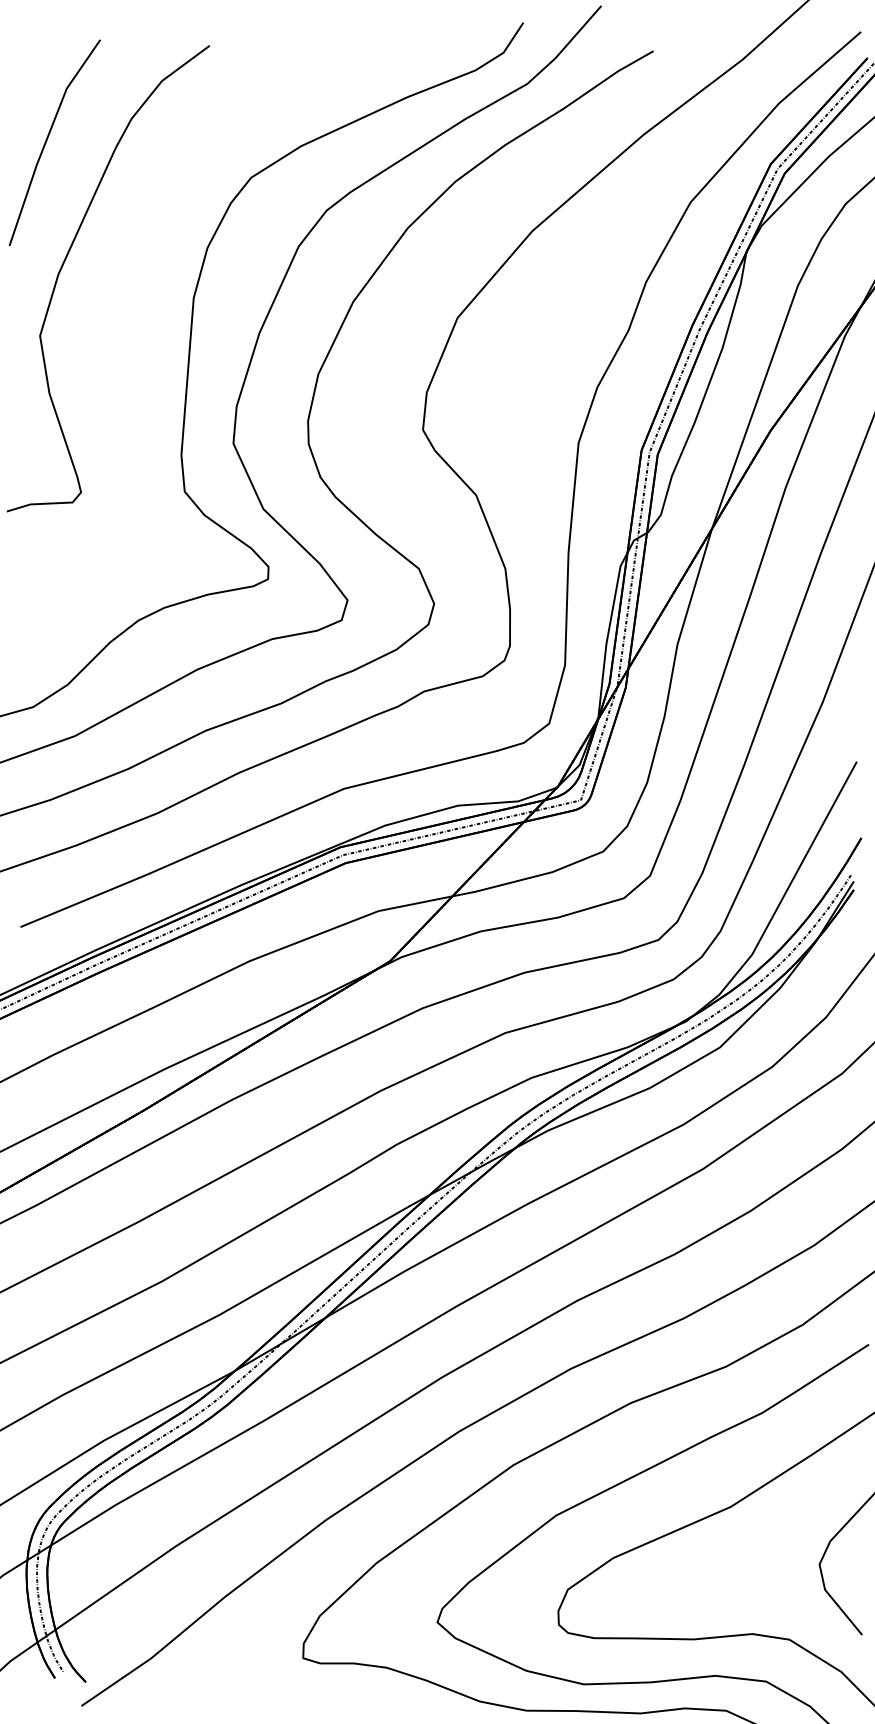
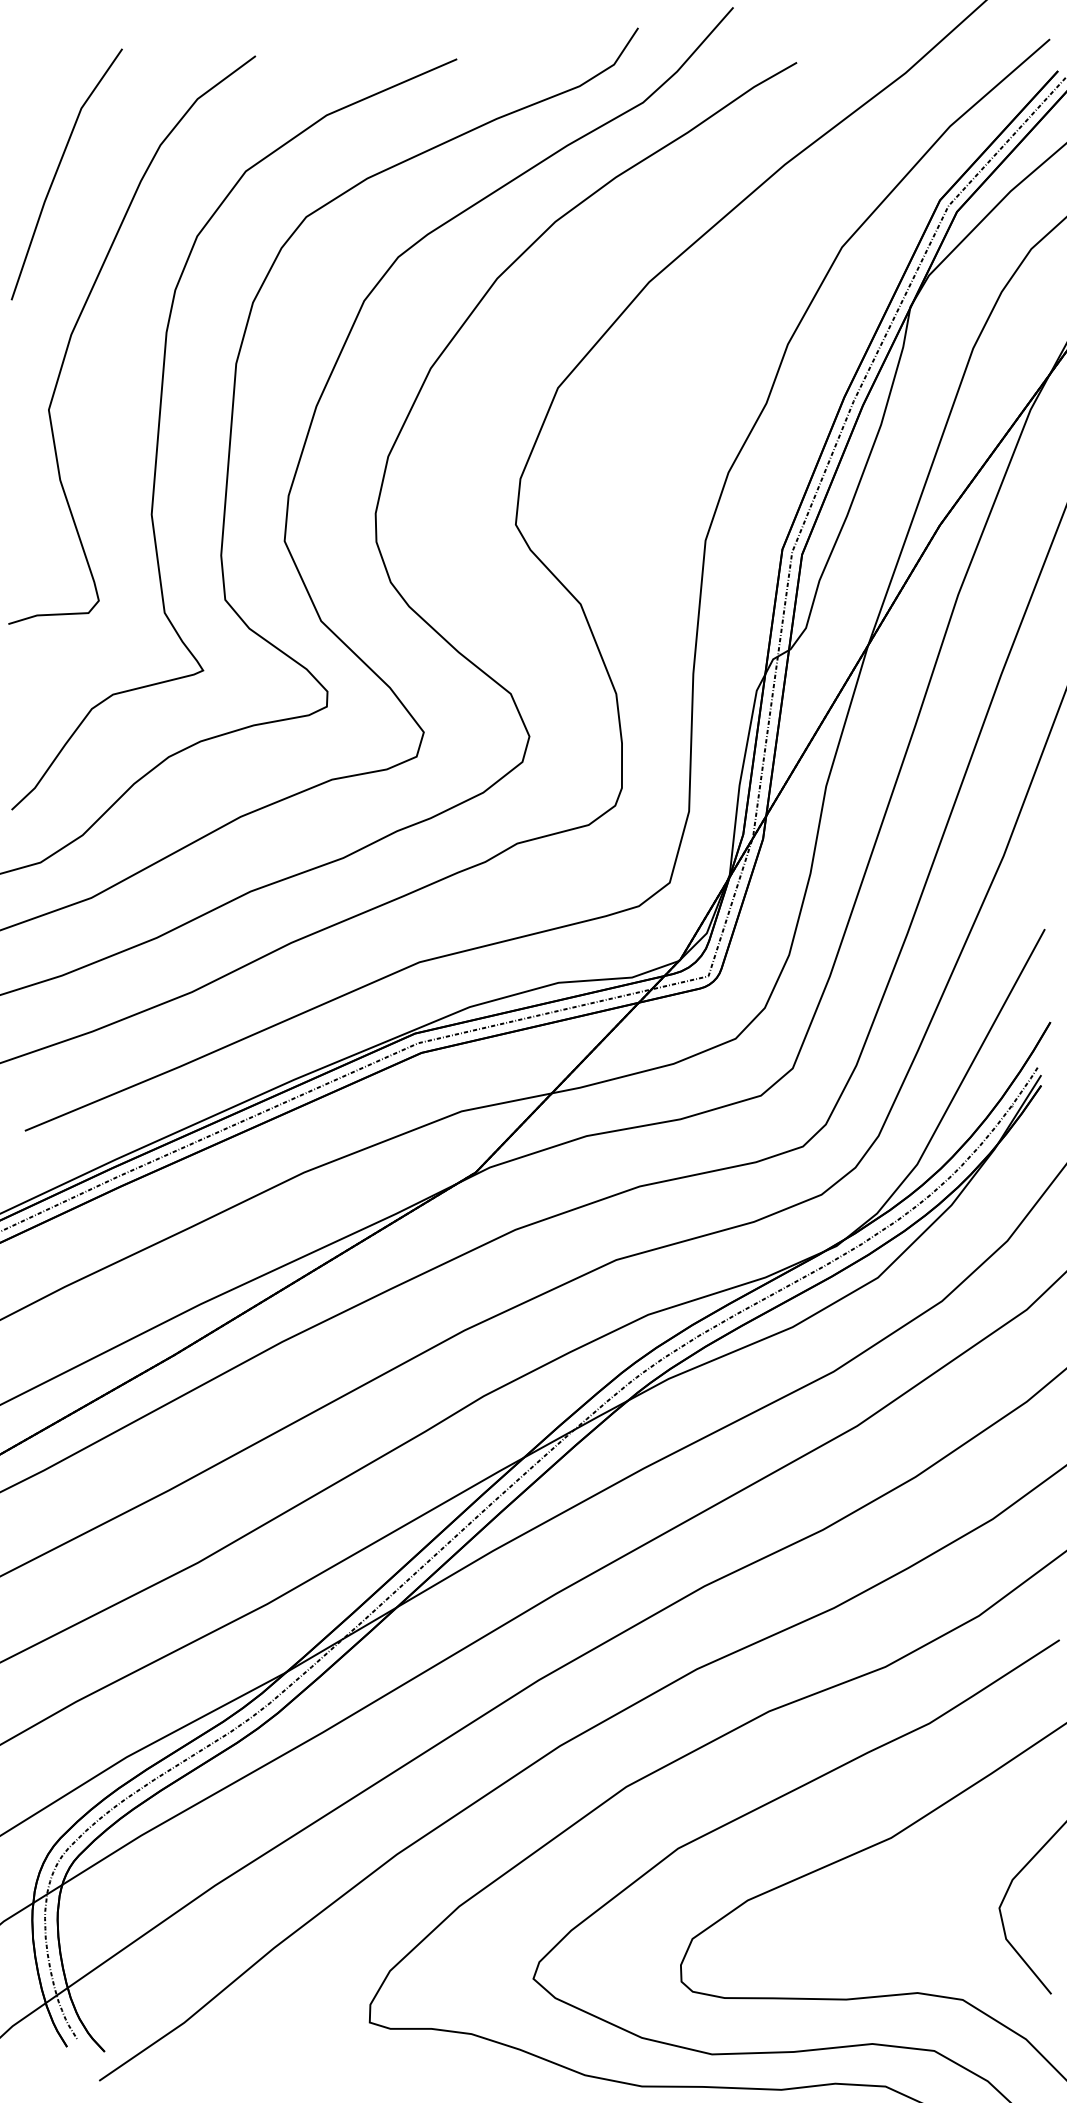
part: (131, 346) -> (160, 422), added

